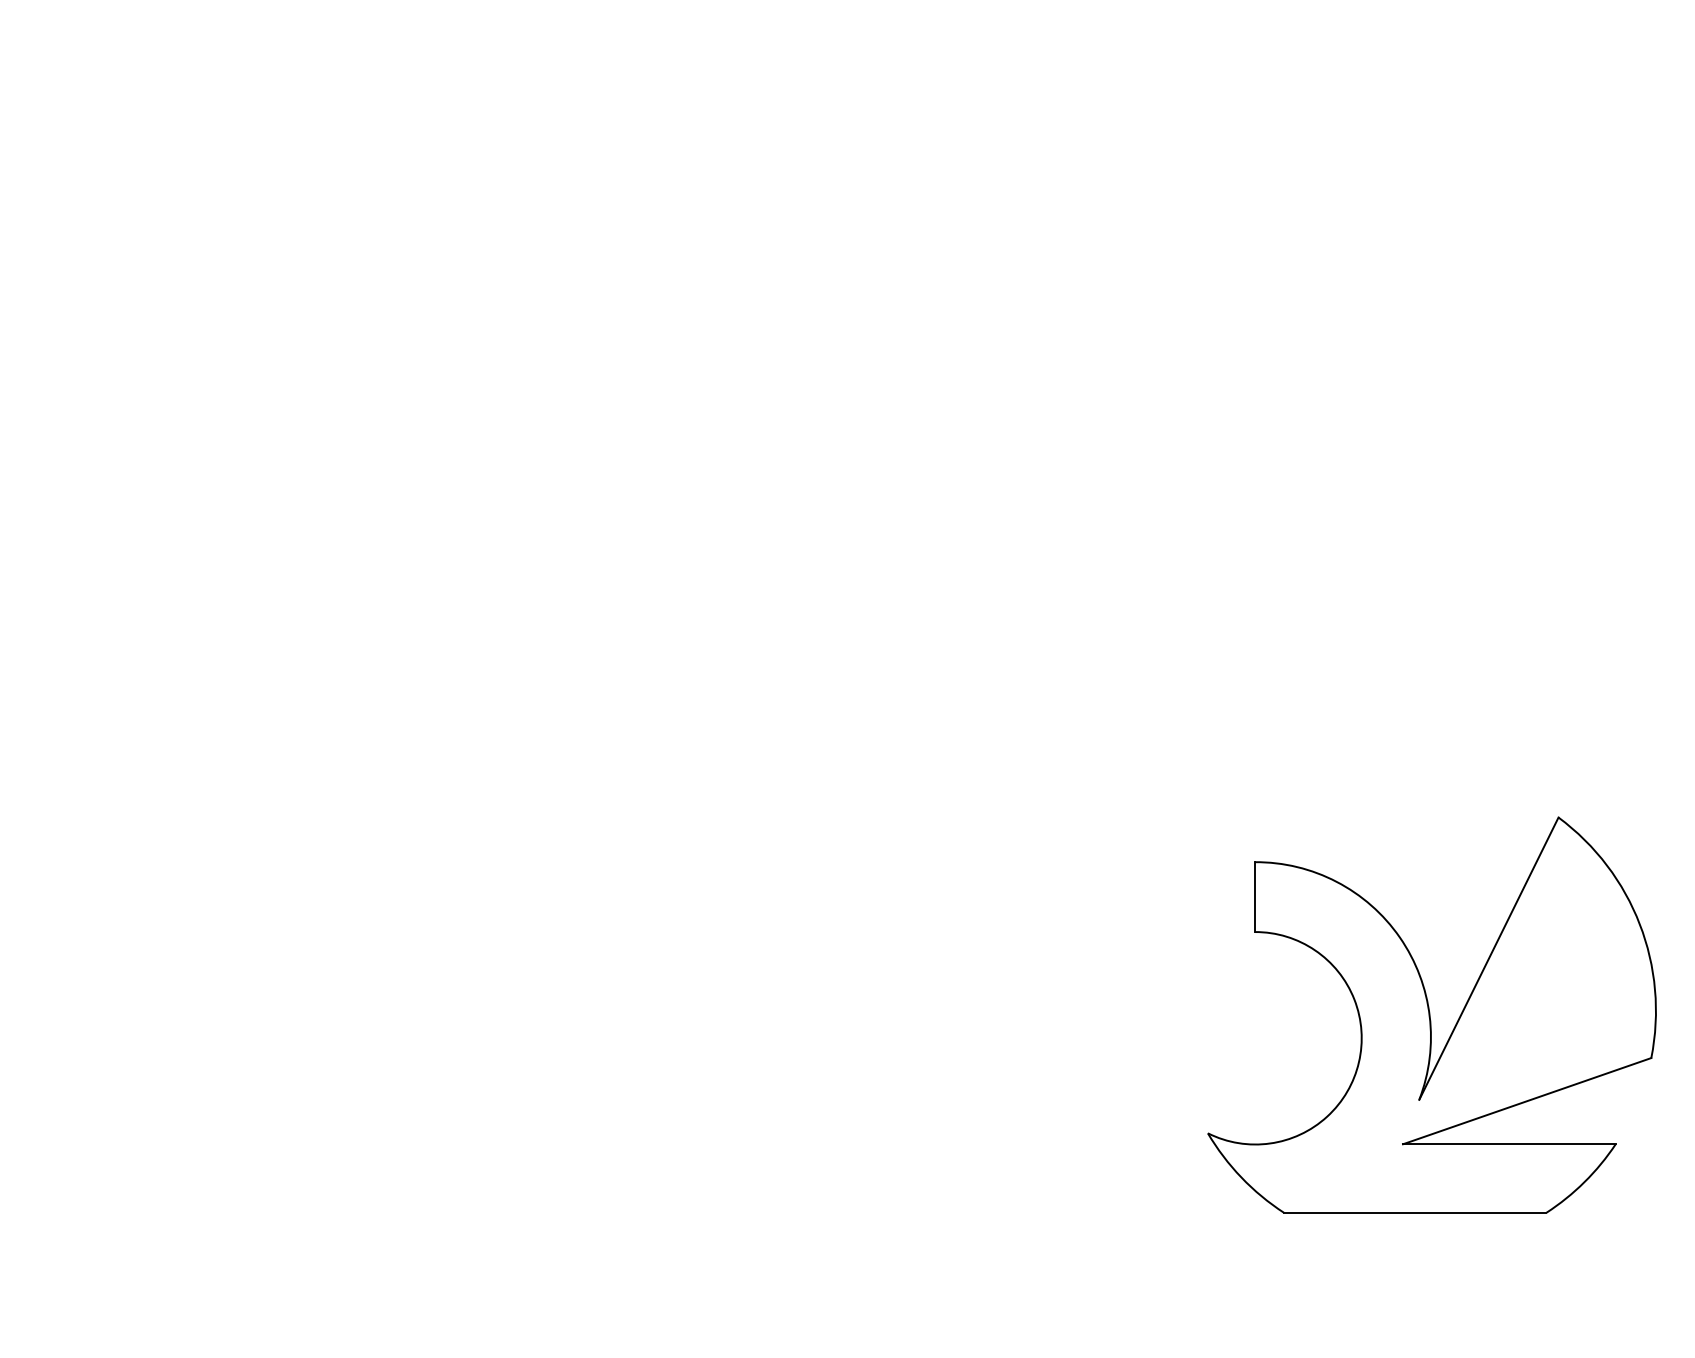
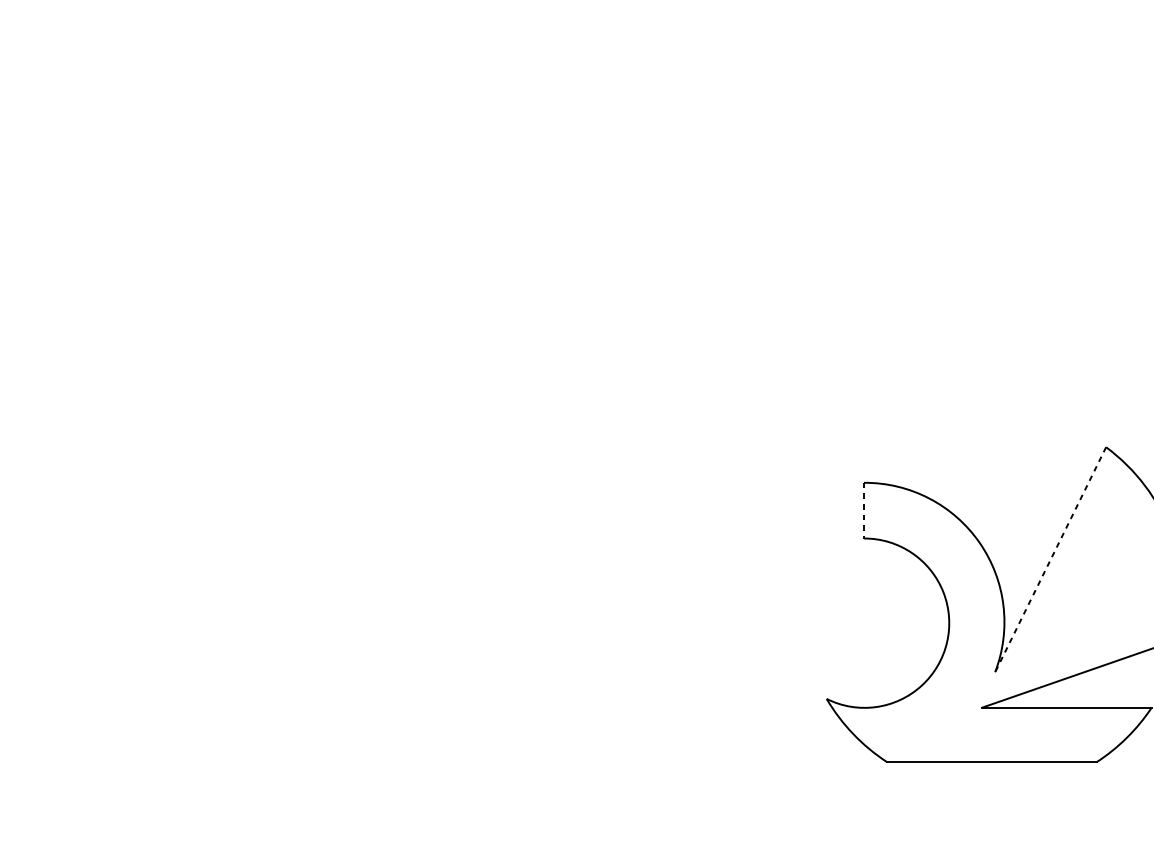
line: (1254, 897) -> (863, 510), solid -> dashed
line: (1488, 959) -> (1050, 560), solid -> dashed

